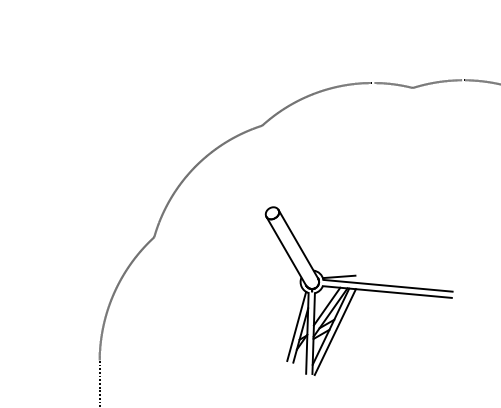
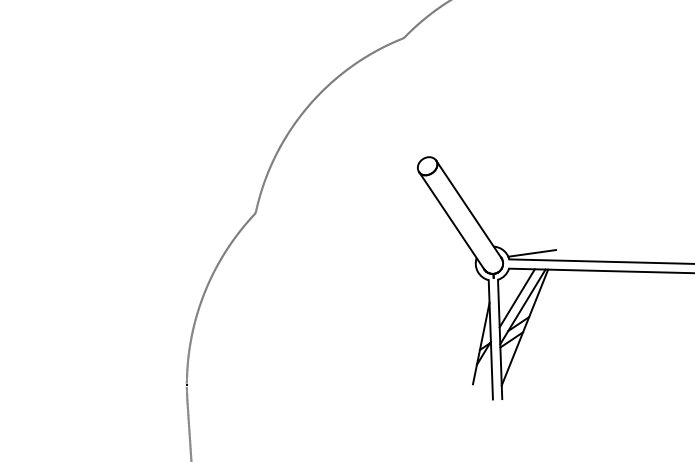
line: (296, 325) -> (474, 329), removed
line: (334, 332) -> (530, 335), removed

